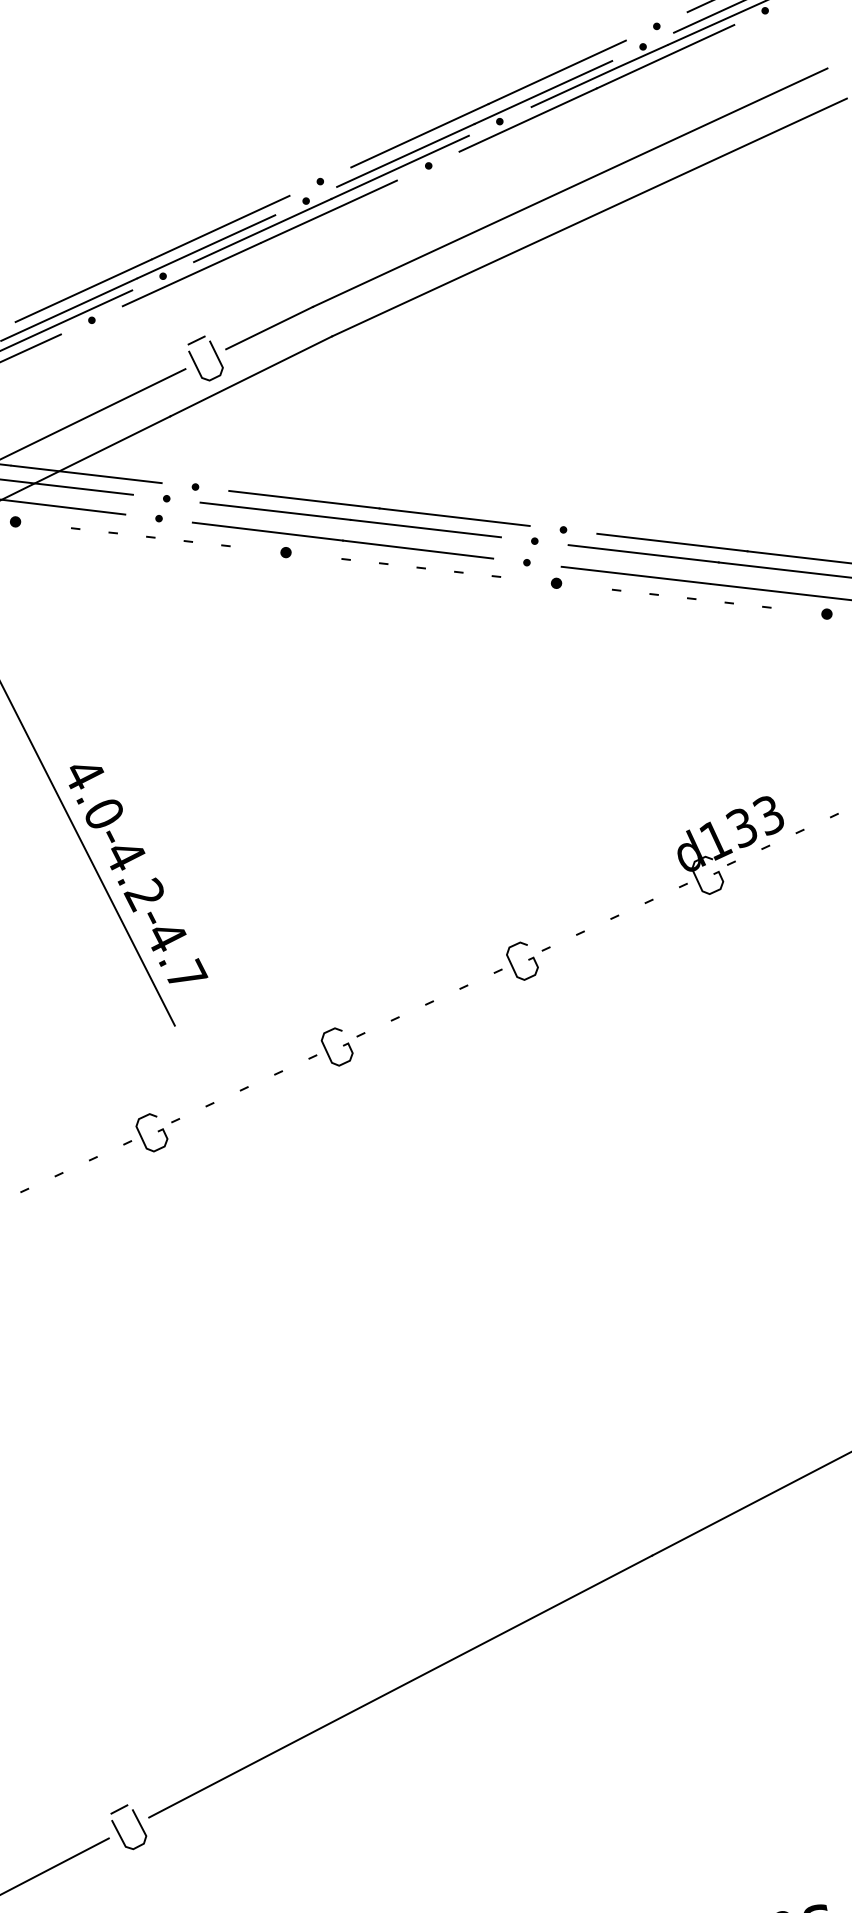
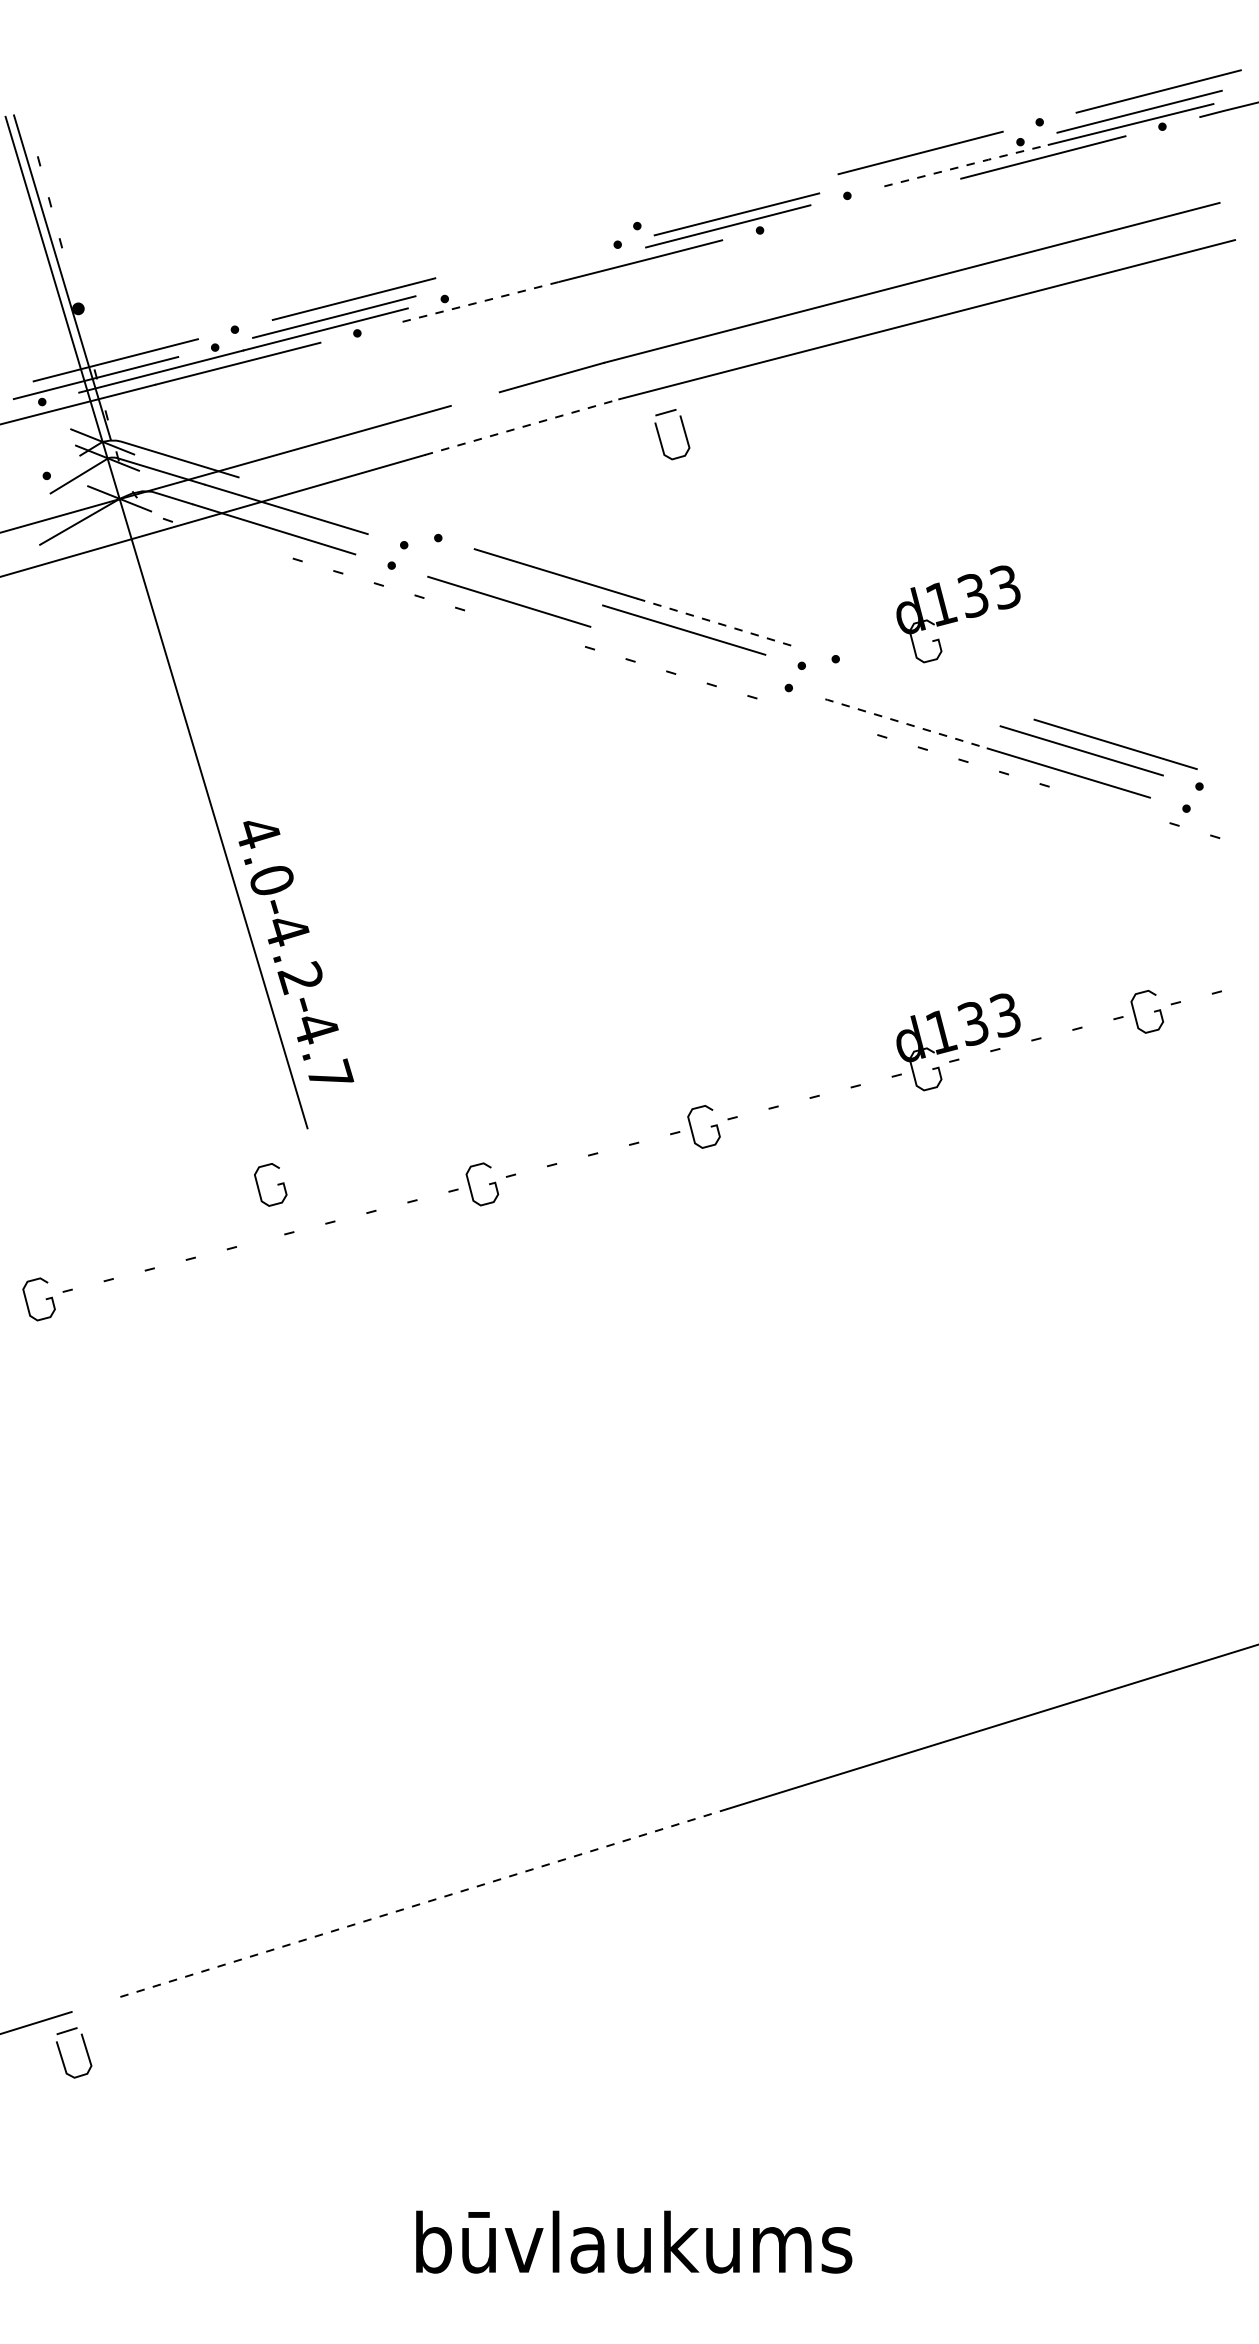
line: (600, 75) -> (967, 165), solid -> dashed
line: (543, 92) -> (901, 172), removed
line: (527, 119) -> (878, 199), removed
line: (420, 135) -> (756, 195), removed
line: (220, 227) -> (518, 256), removed
line: (262, 230) -> (563, 268), removed
line: (206, 247) -> (498, 275), removed
line: (191, 275) -> (476, 303), solid -> dashed
part: (215, 354) -> (683, 431), moved
line: (251, 376) -> (522, 427), solid -> dashed
part: (664, 471) -> (958, 614), added
line: (86, 473) -> (320, 501), removed
line: (275, 510) -> (521, 580), removed
line: (454, 517) -> (718, 623), solid -> dashed
fill: (15, 521) -> (232, 540), removed
line: (672, 542) -> (953, 694), removed
line: (418, 549) -> (671, 651), removed
fill: (285, 552) -> (524, 628), removed
line: (643, 553) -> (919, 701), removed
line: (634, 575) -> (905, 723), solid -> dashed
fill: (556, 583) -> (817, 716), removed
fill: (826, 613) -> (1109, 804), removed
curve: (157, 1131) -> (277, 1184), moved
line: (400, 1686) -> (424, 1902), solid -> dashed
part: (137, 1821) -> (84, 2047), moved

